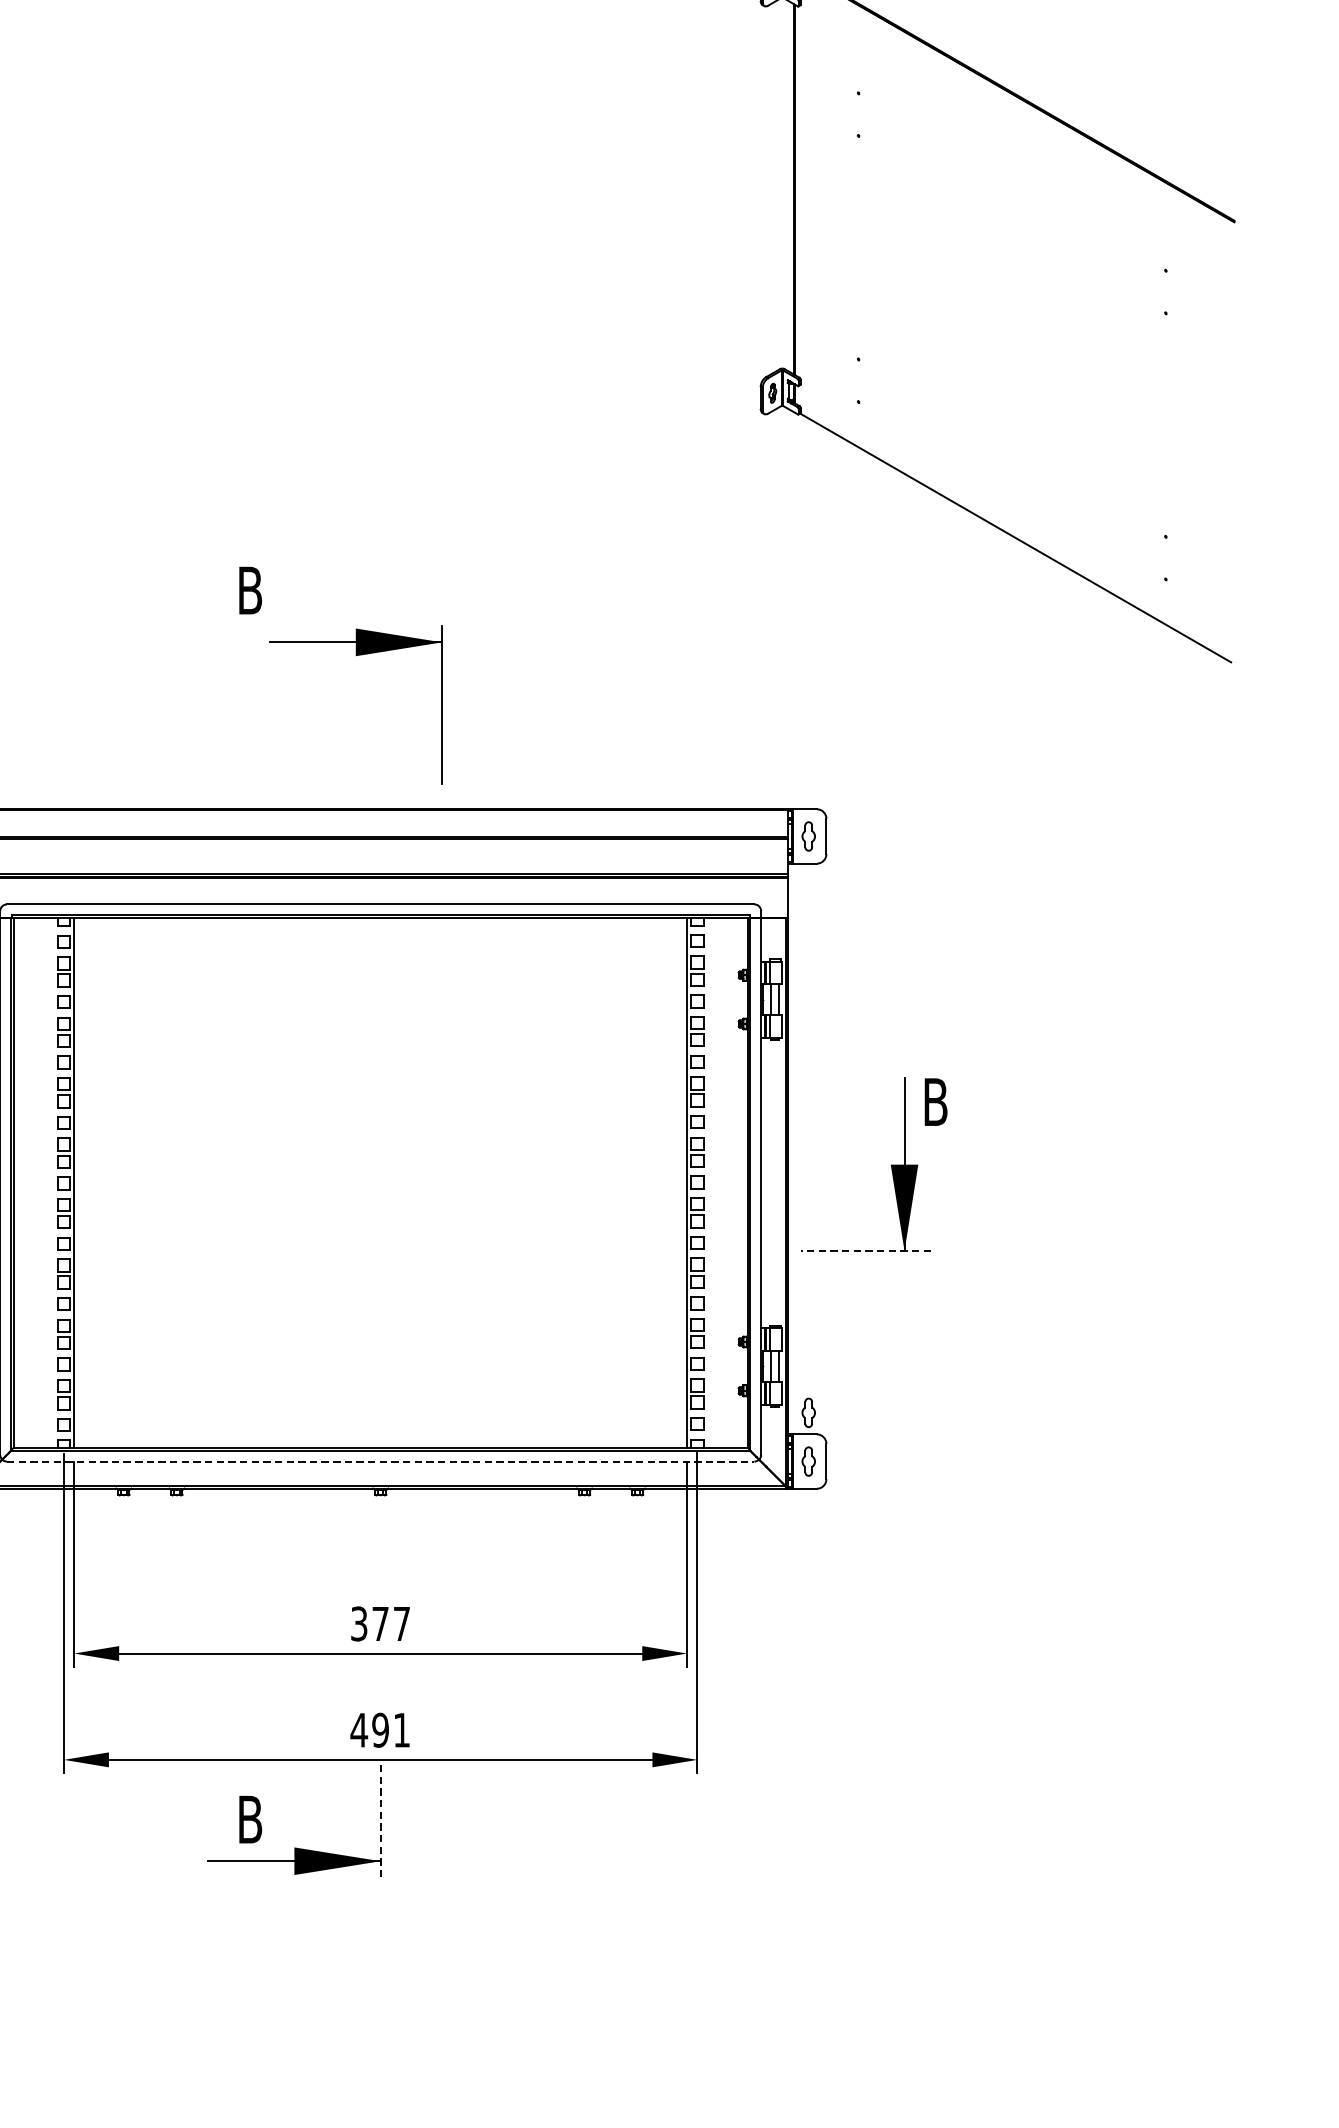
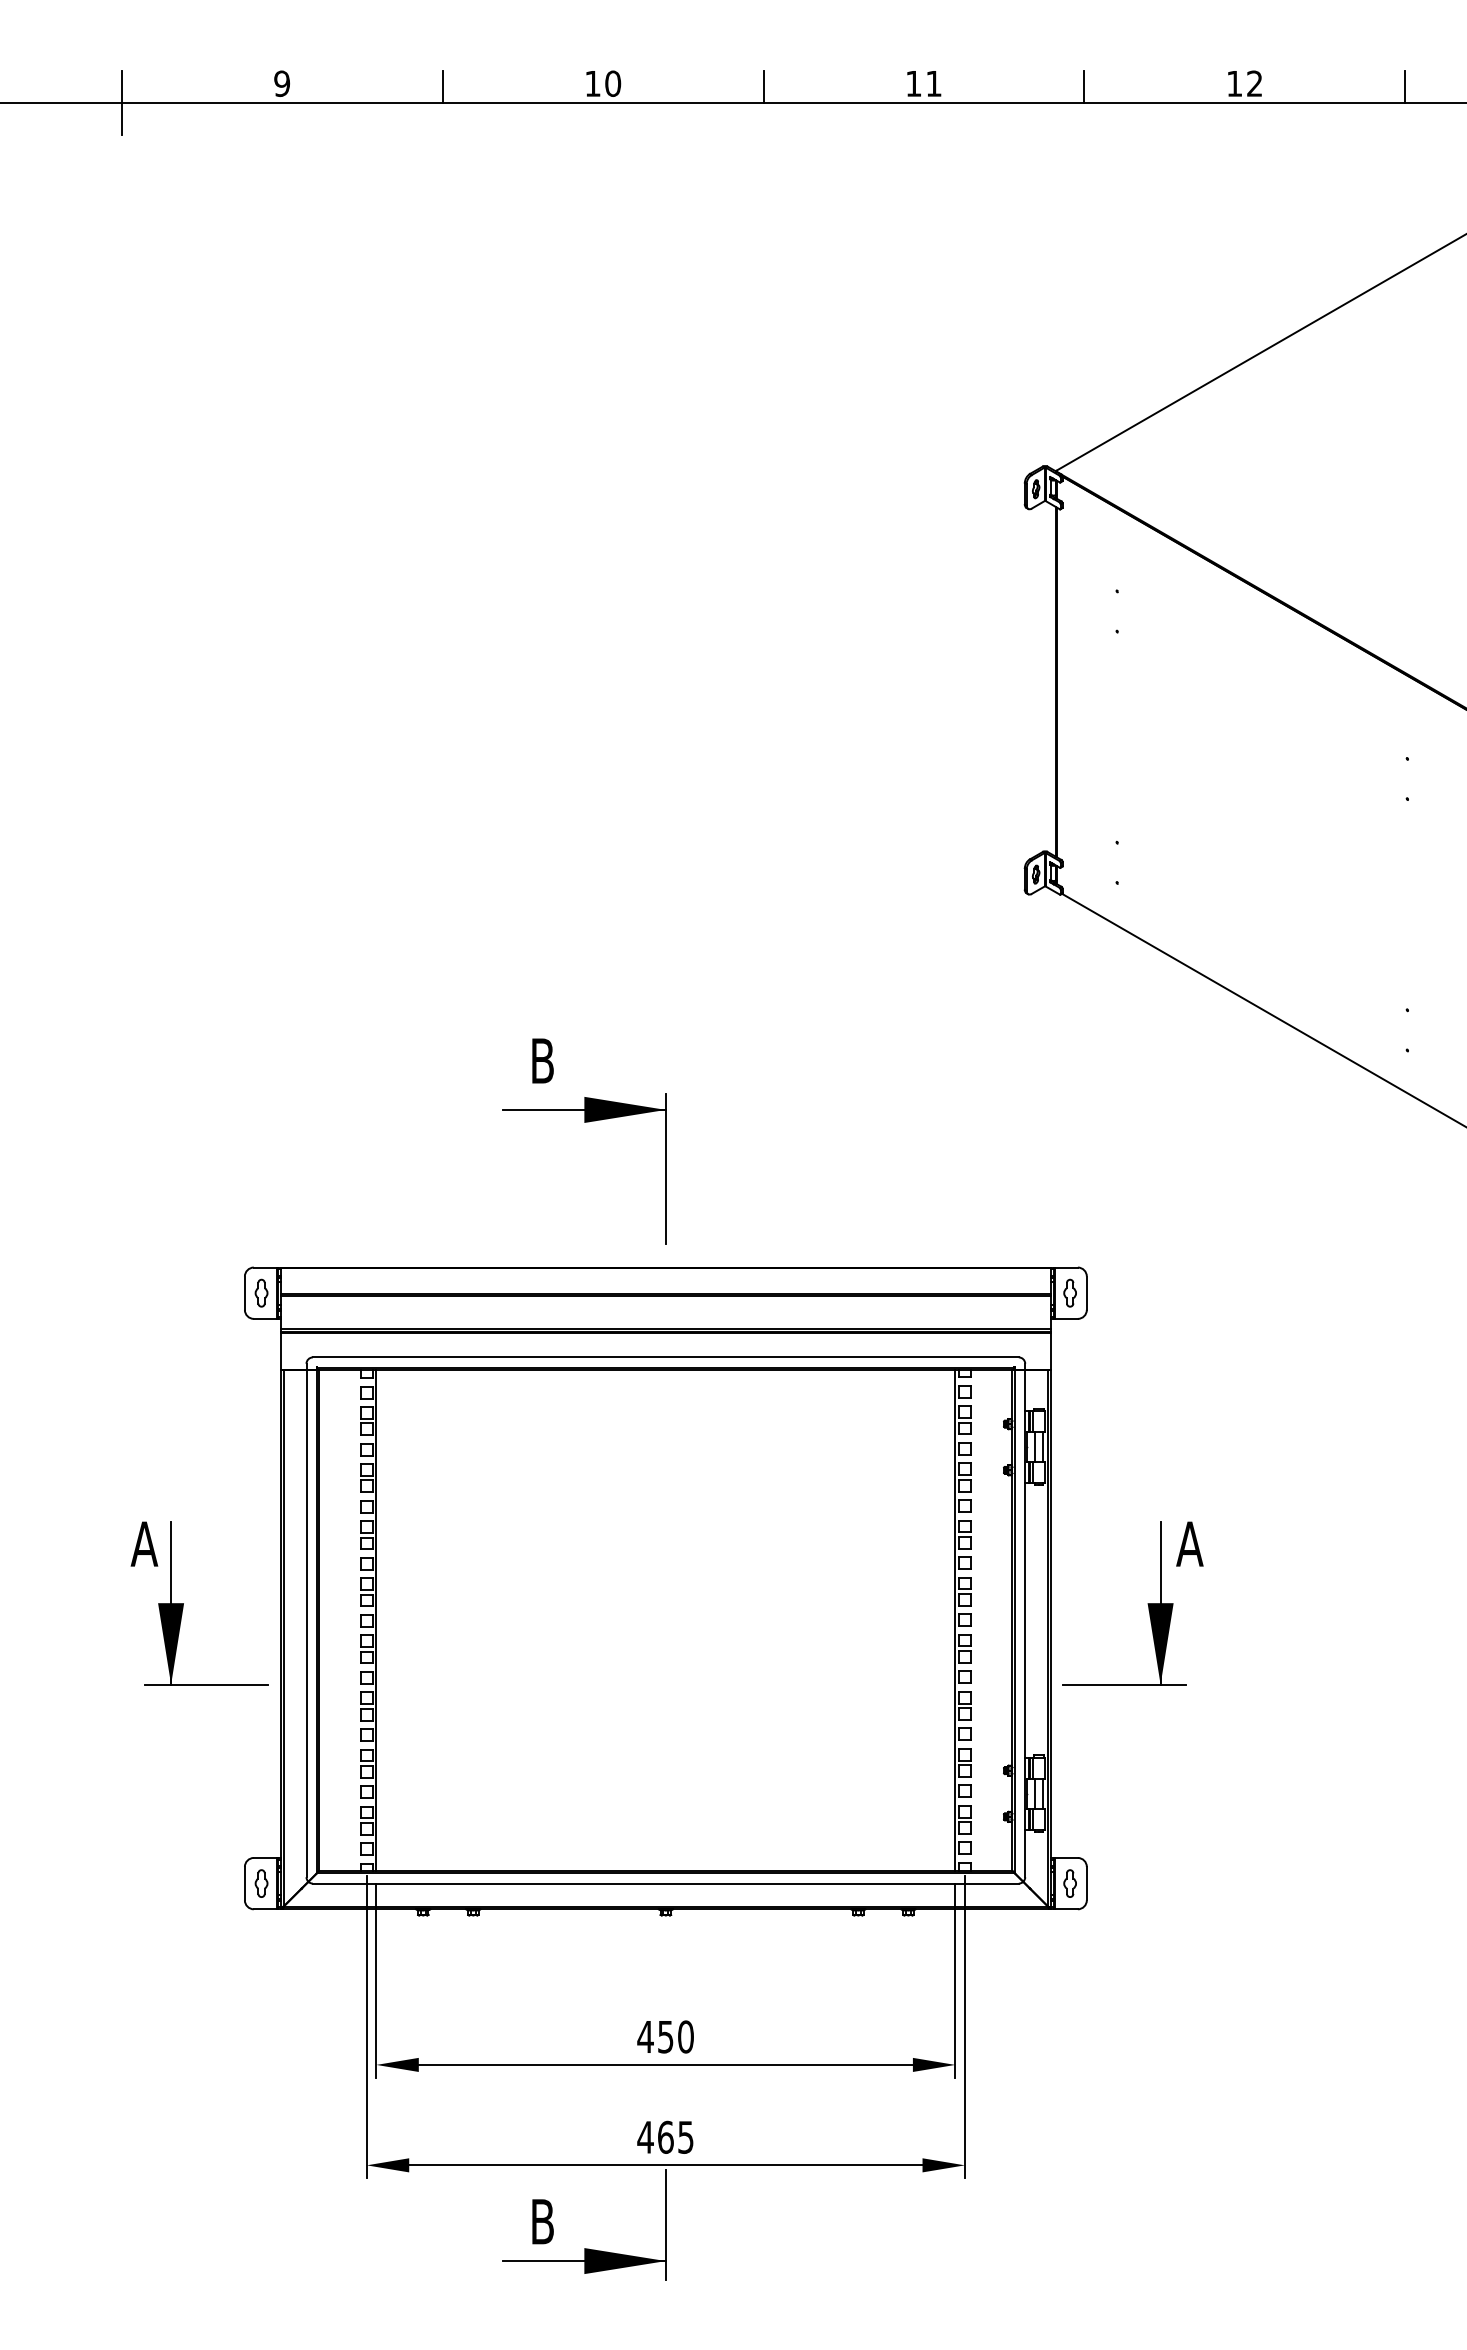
part: (355, 655) -> (584, 1122), moved
text: (935, 1101) -> (1189, 1543), B -> A
line: (865, 1250) -> (1123, 1684), dashed -> solid
part: (808, 1412) -> (1069, 1837), removed
line: (380, 1461) -> (665, 1883), dashed -> solid
text: (380, 1623) -> (665, 2036), 377 -> 450
text: (390, 1729) -> (675, 2136), 491 -> 465
line: (380, 1822) -> (665, 2224), dashed -> solid

